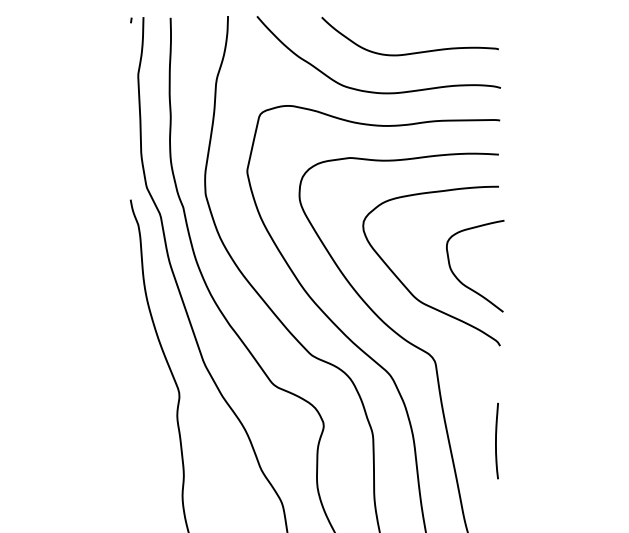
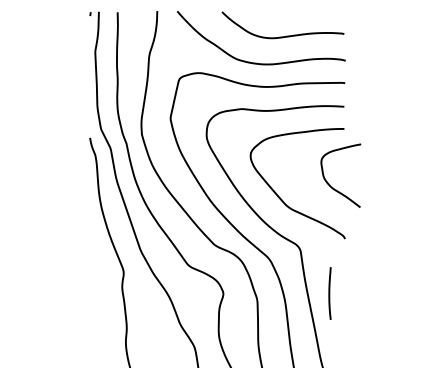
curve: (458, 277) -> (329, 183), moved
line: (496, 441) -> (329, 293), moved

